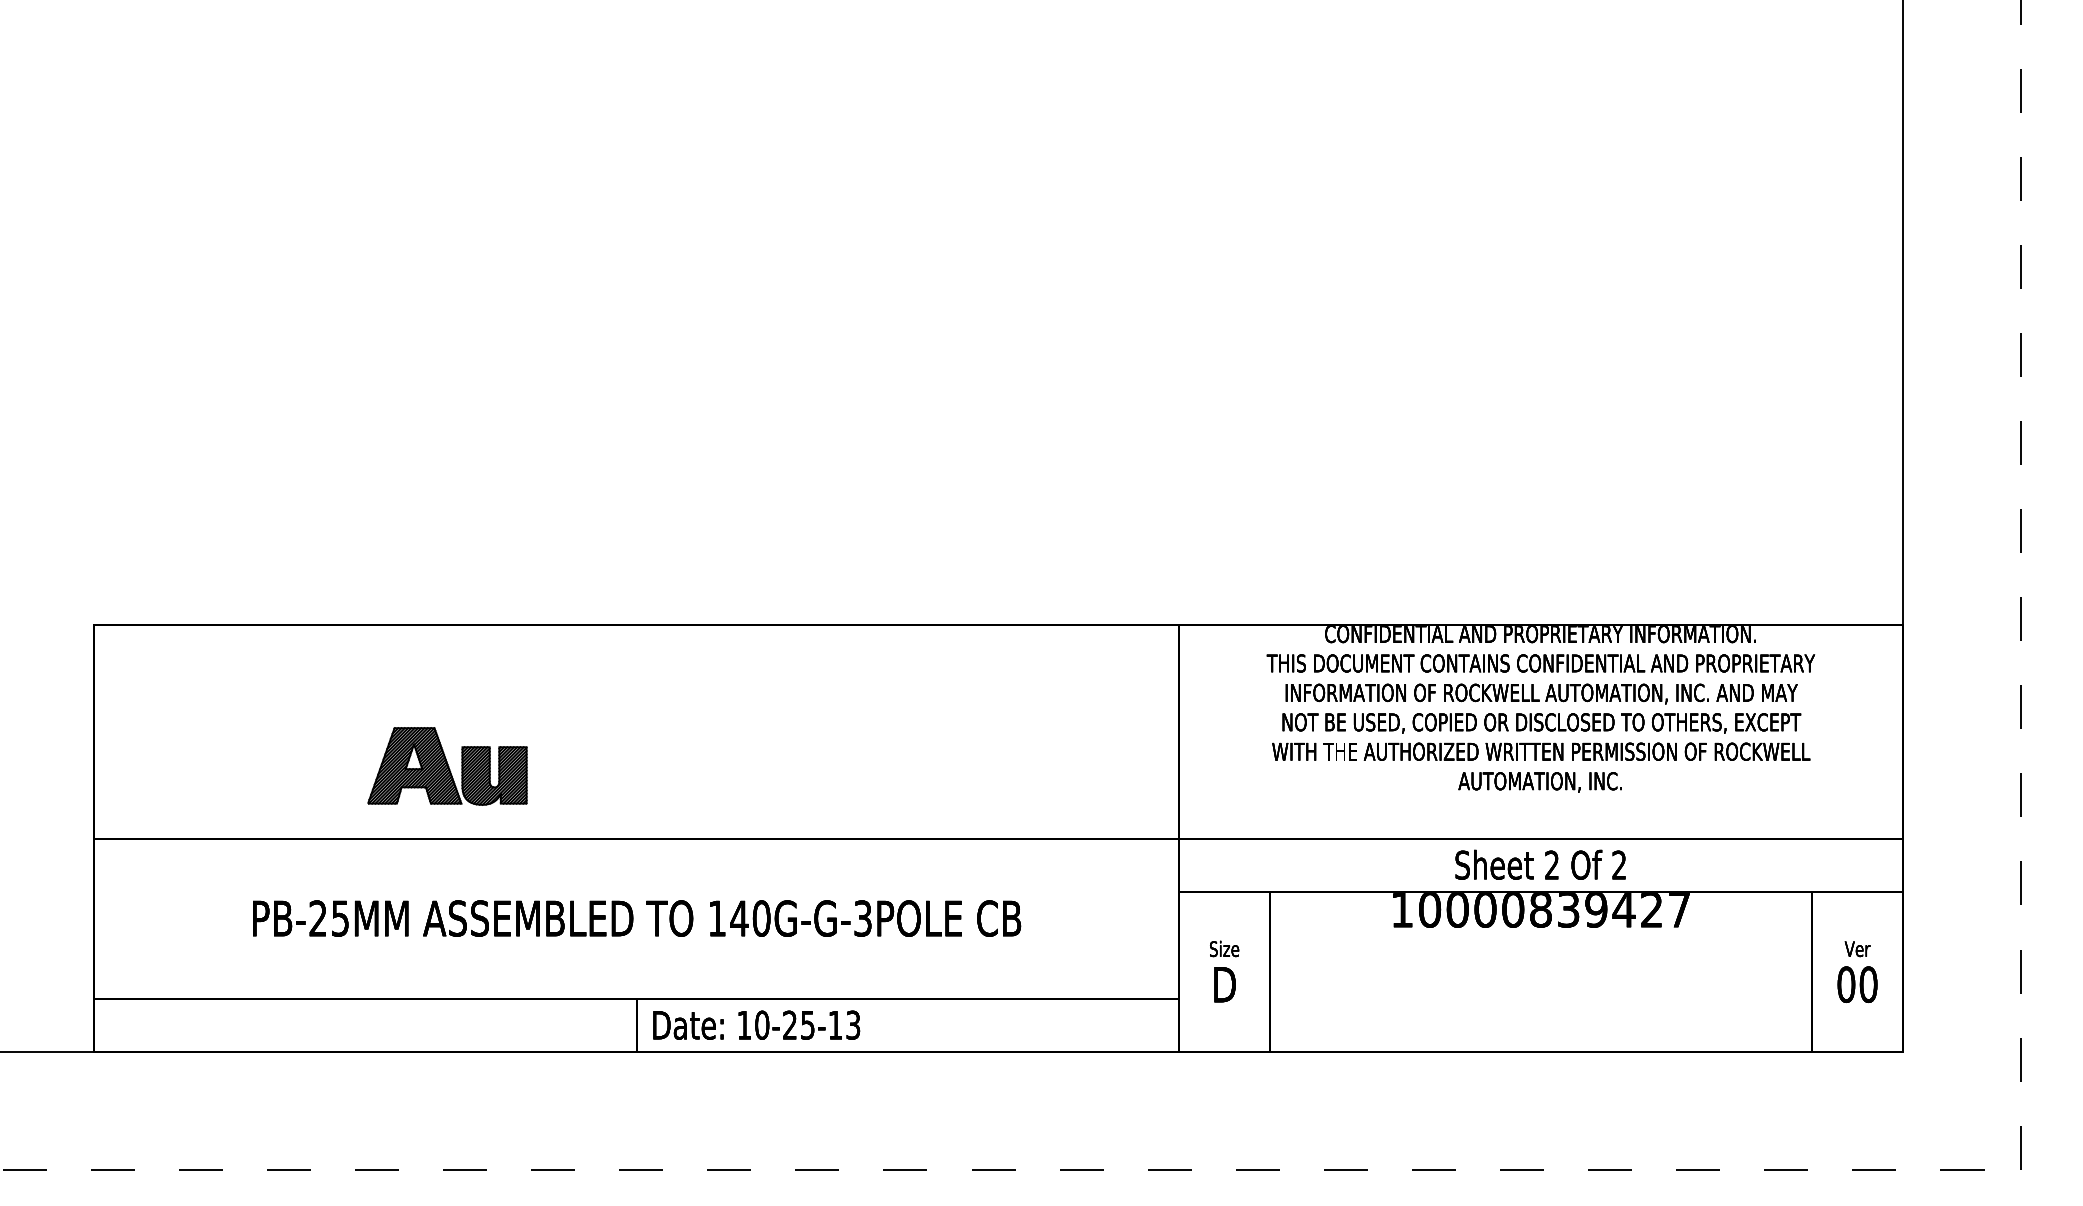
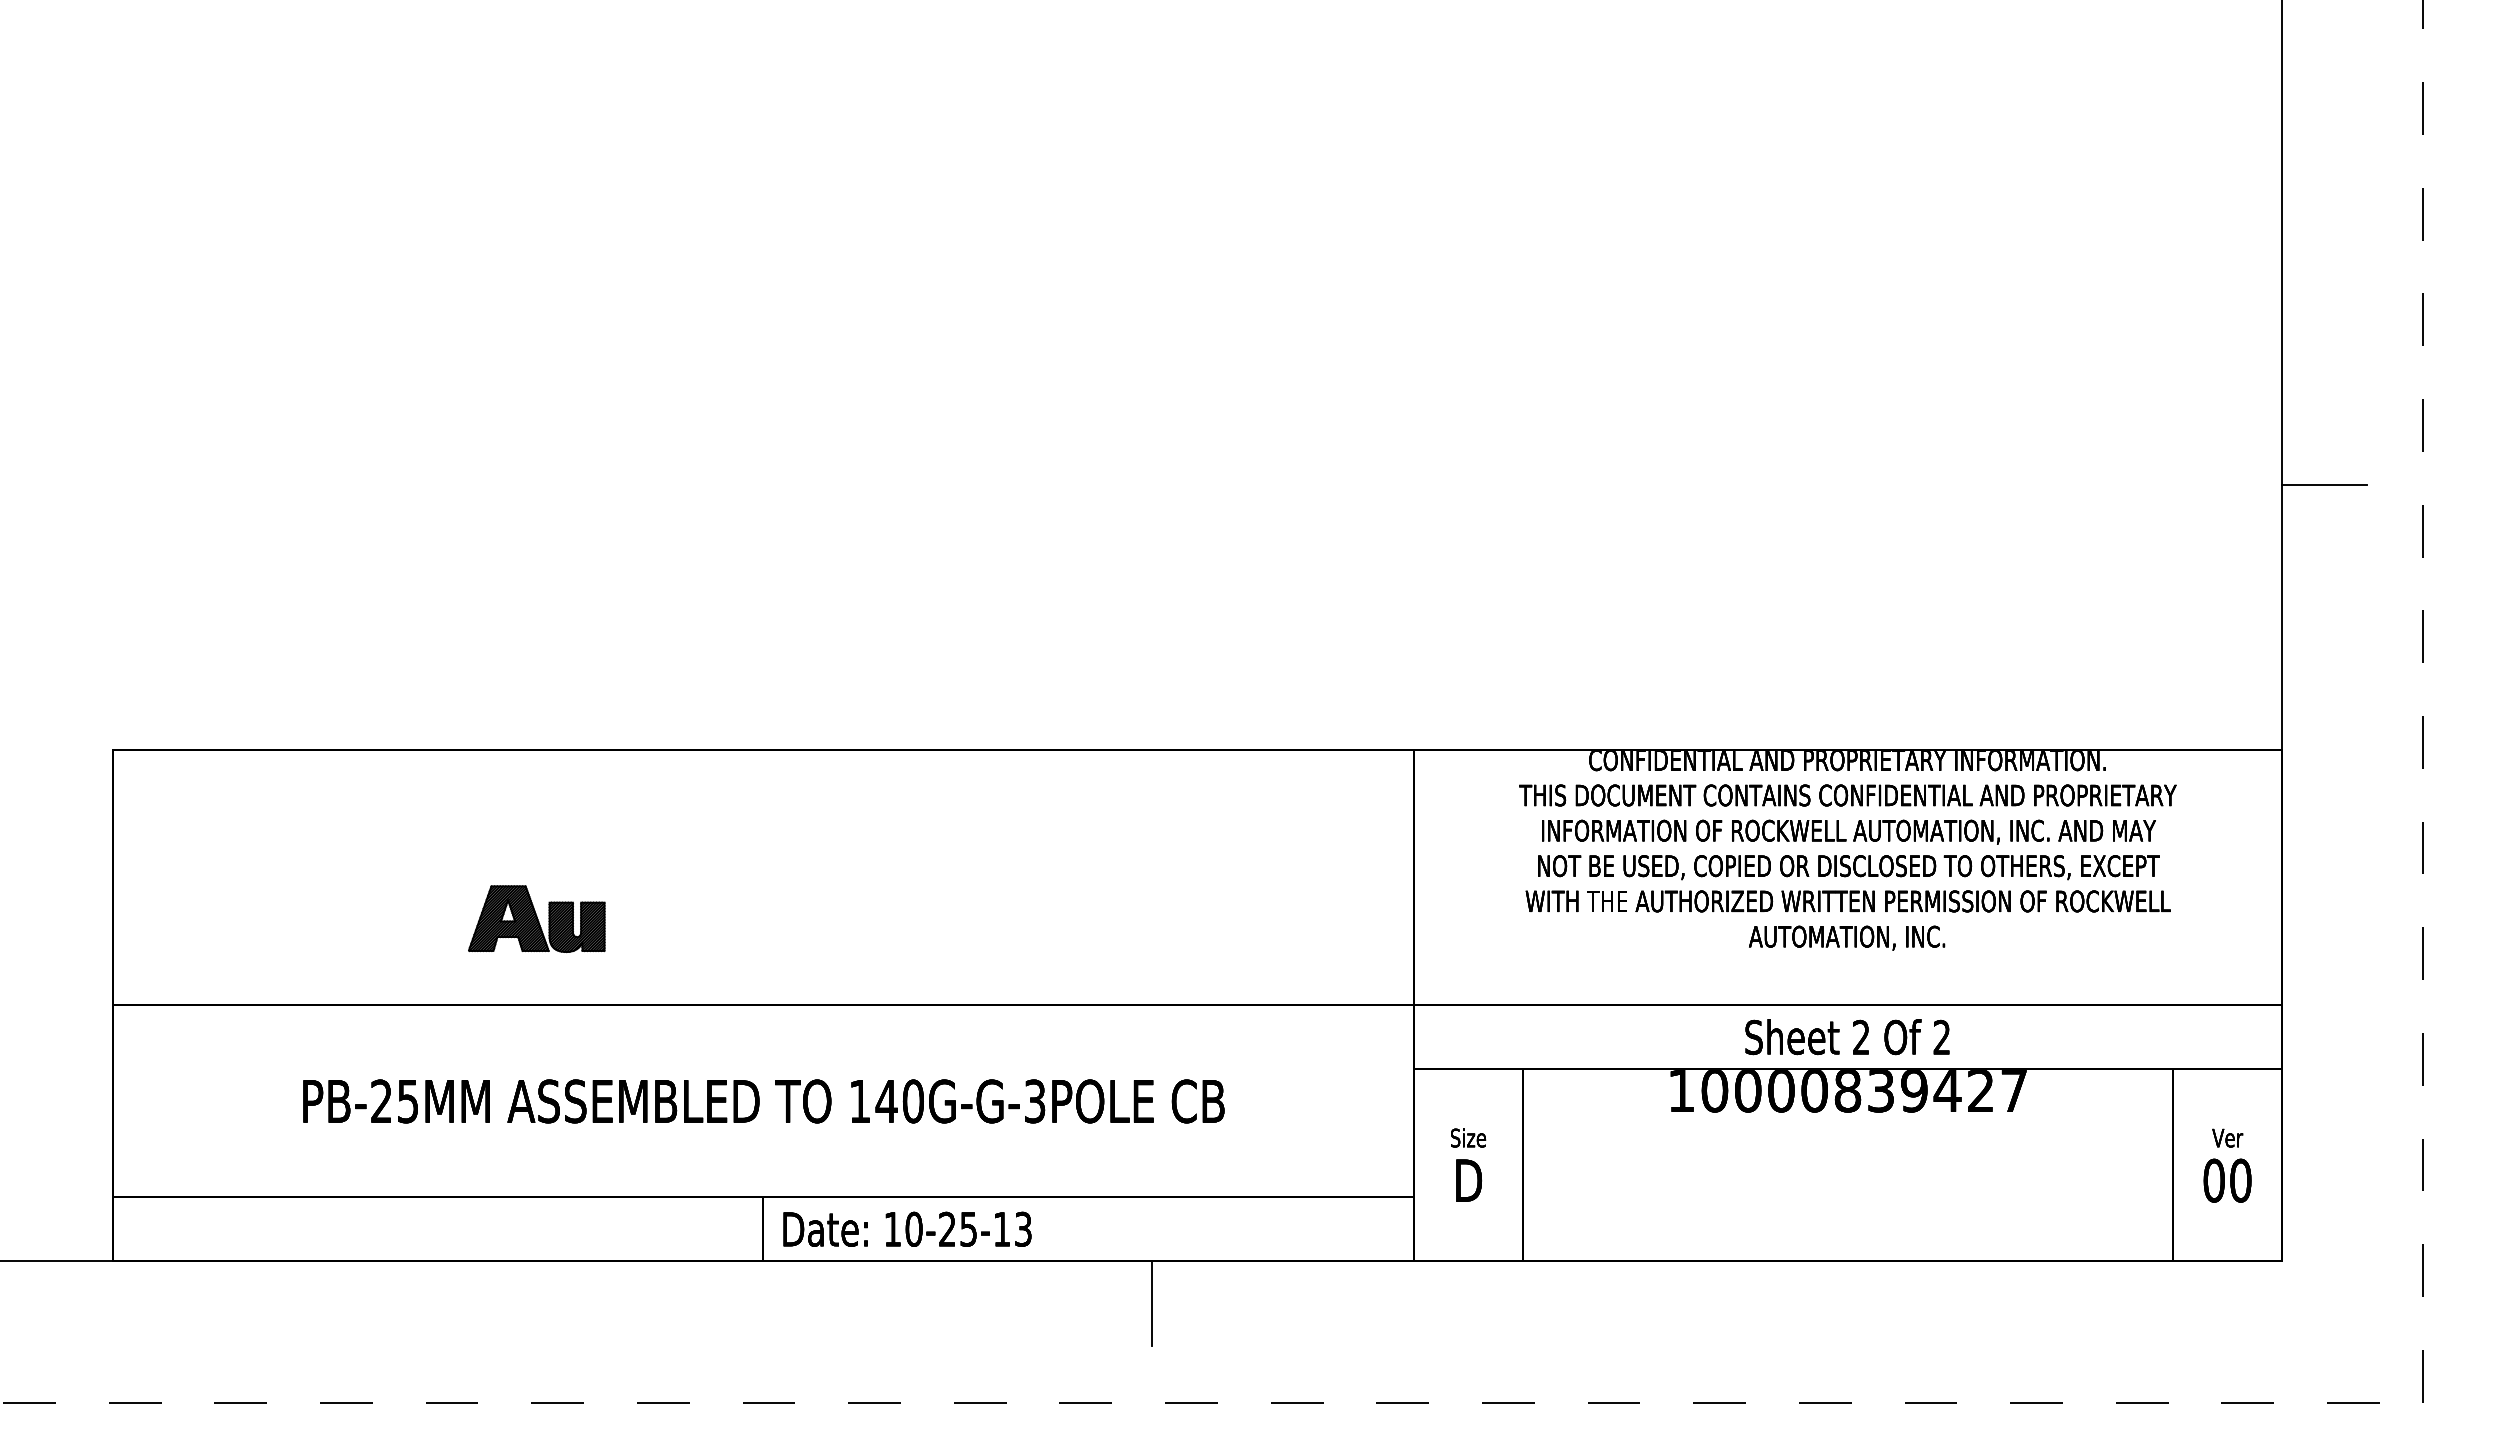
line: (1937, 404) -> (2323, 484), added
part: (447, 766) -> (536, 919), size x0.71
line: (961, 1087) -> (1152, 1303), added

